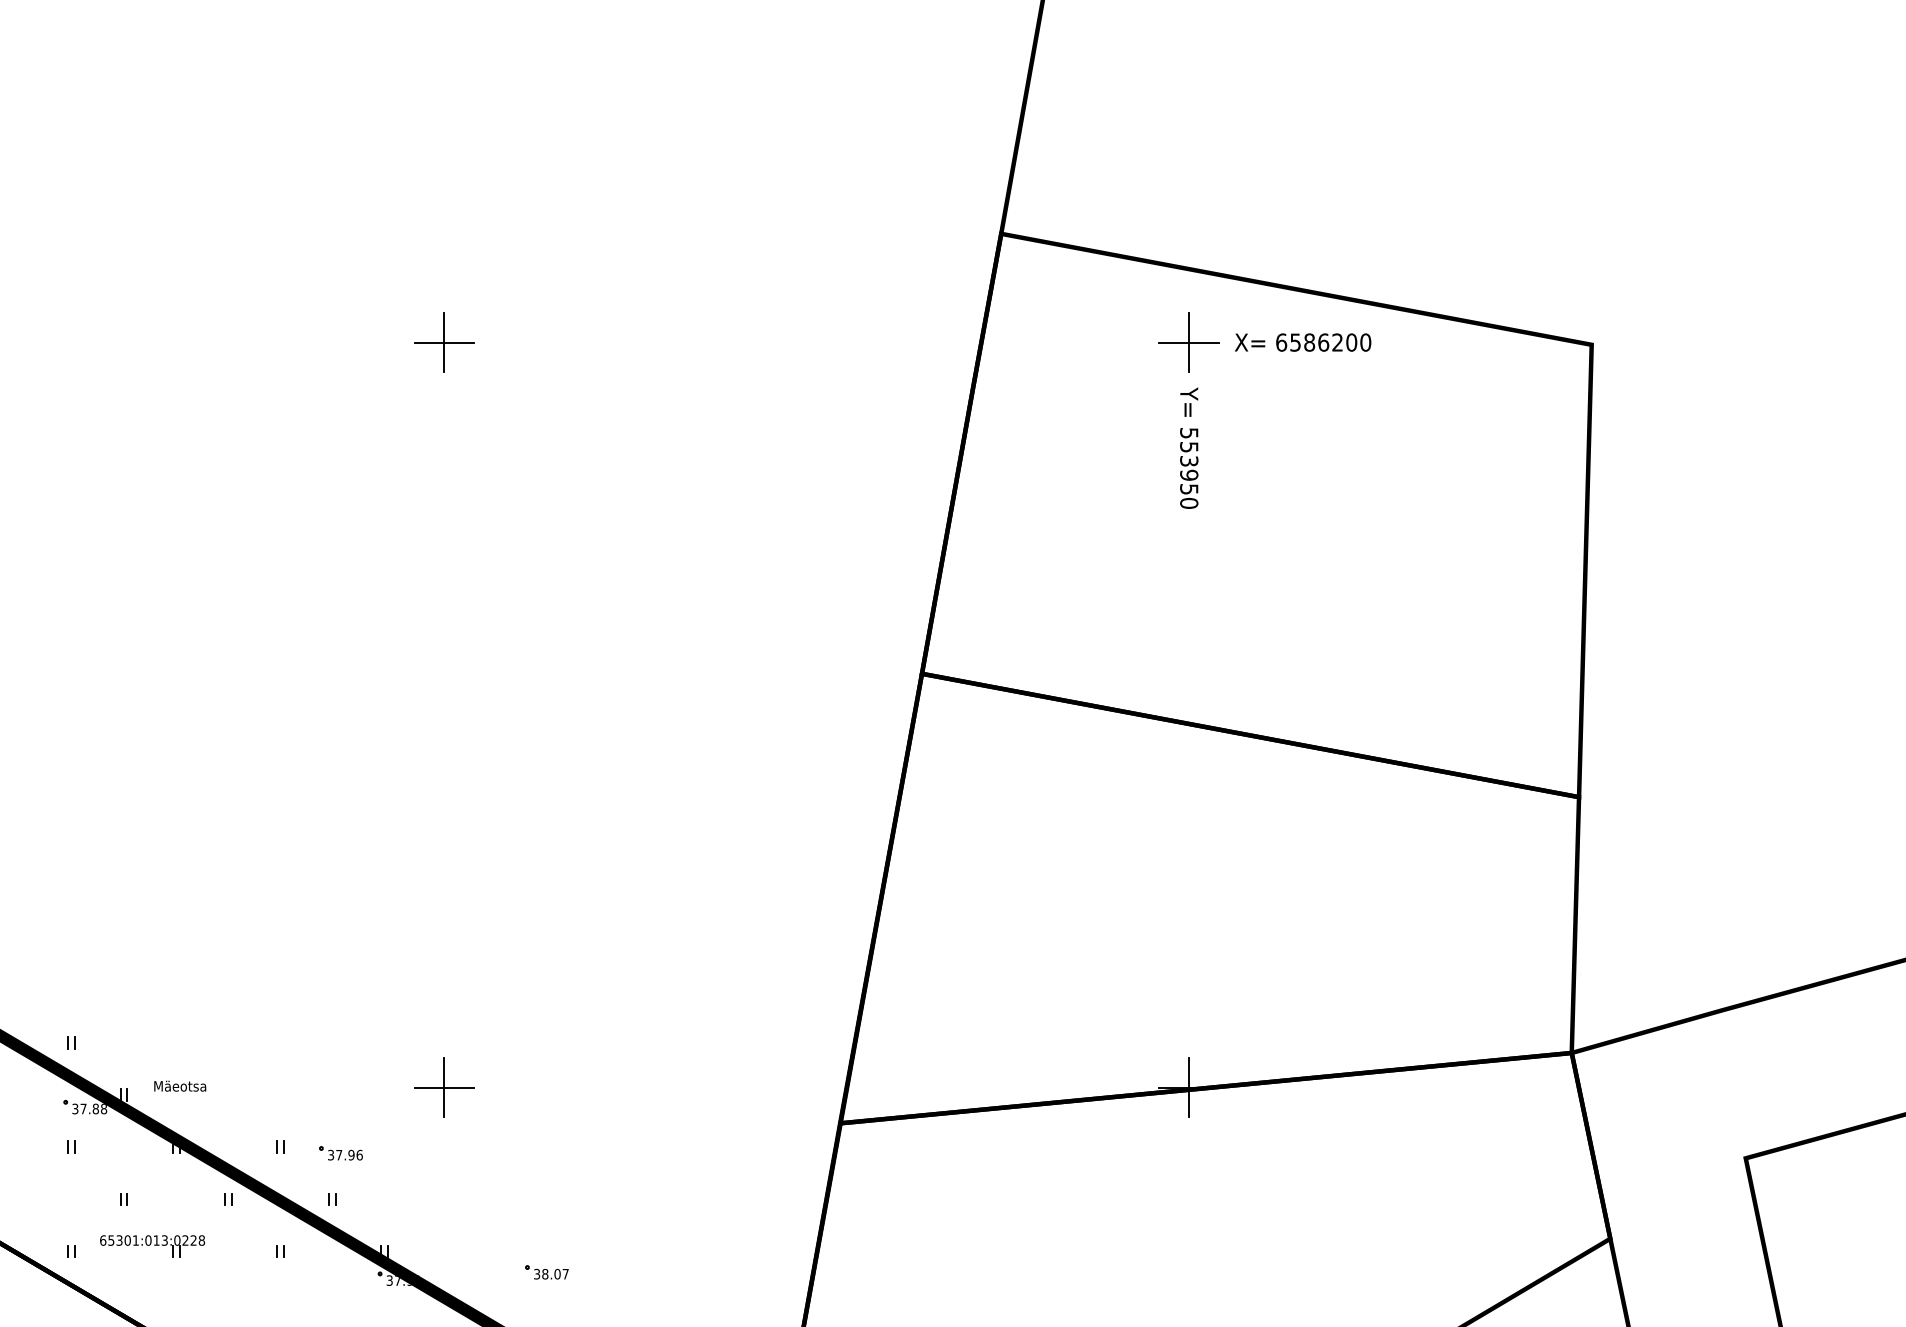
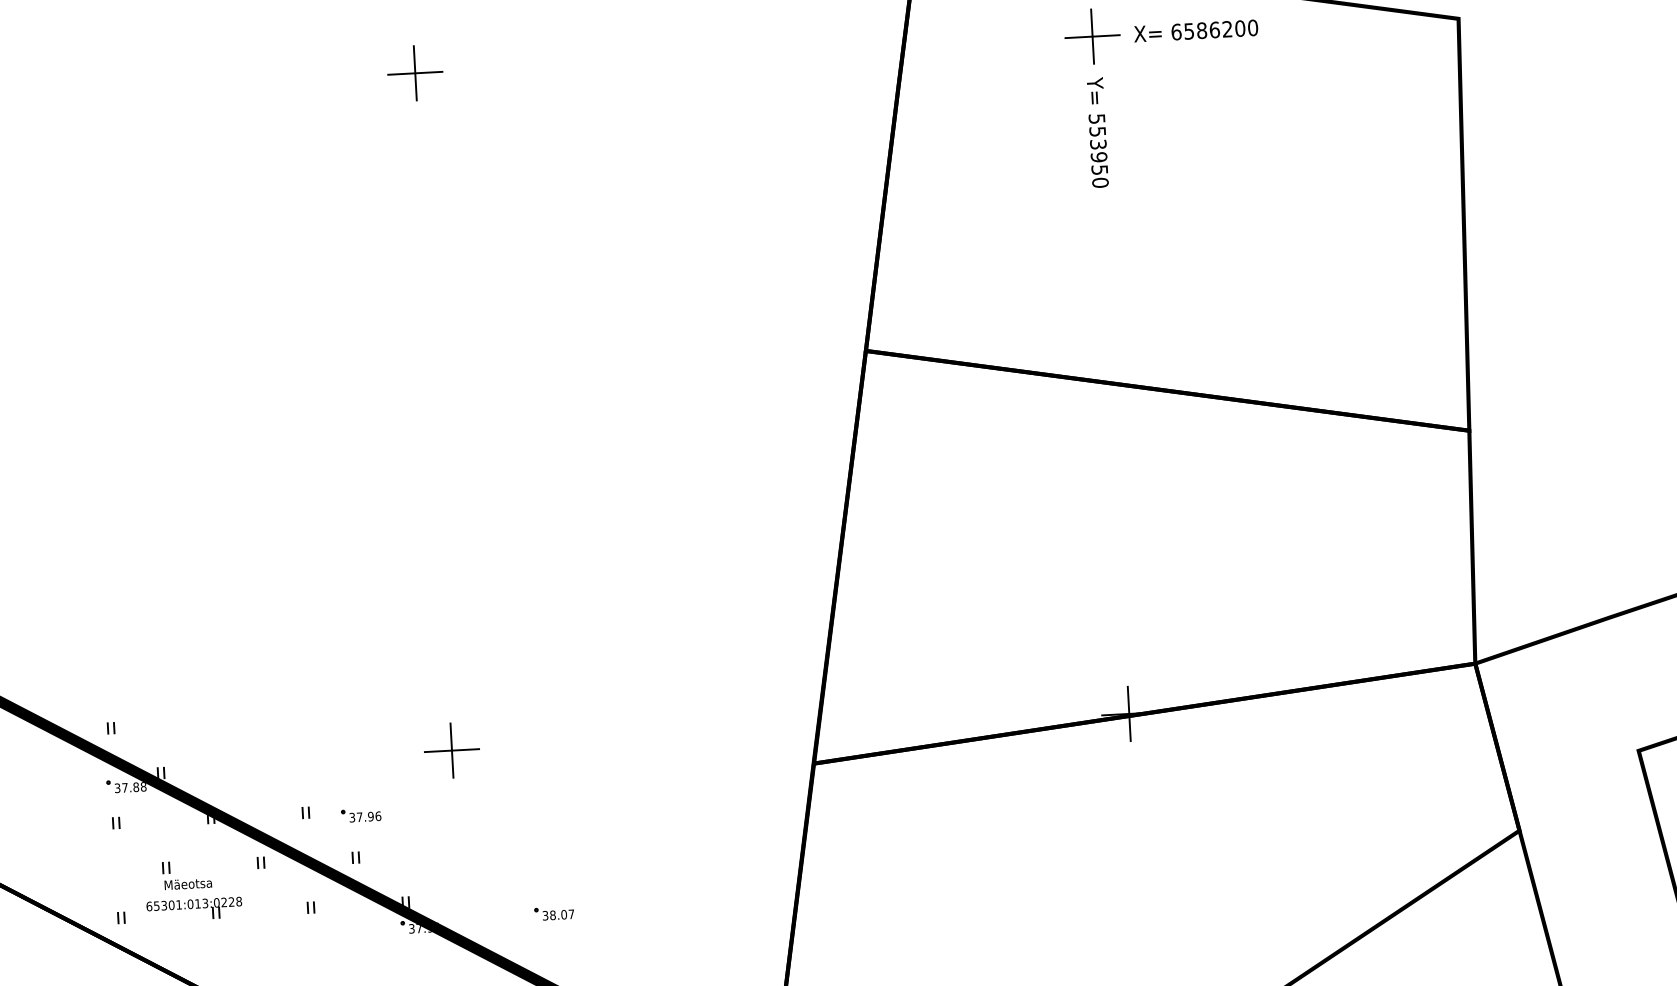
text: (180, 1085) -> (188, 883), moved

